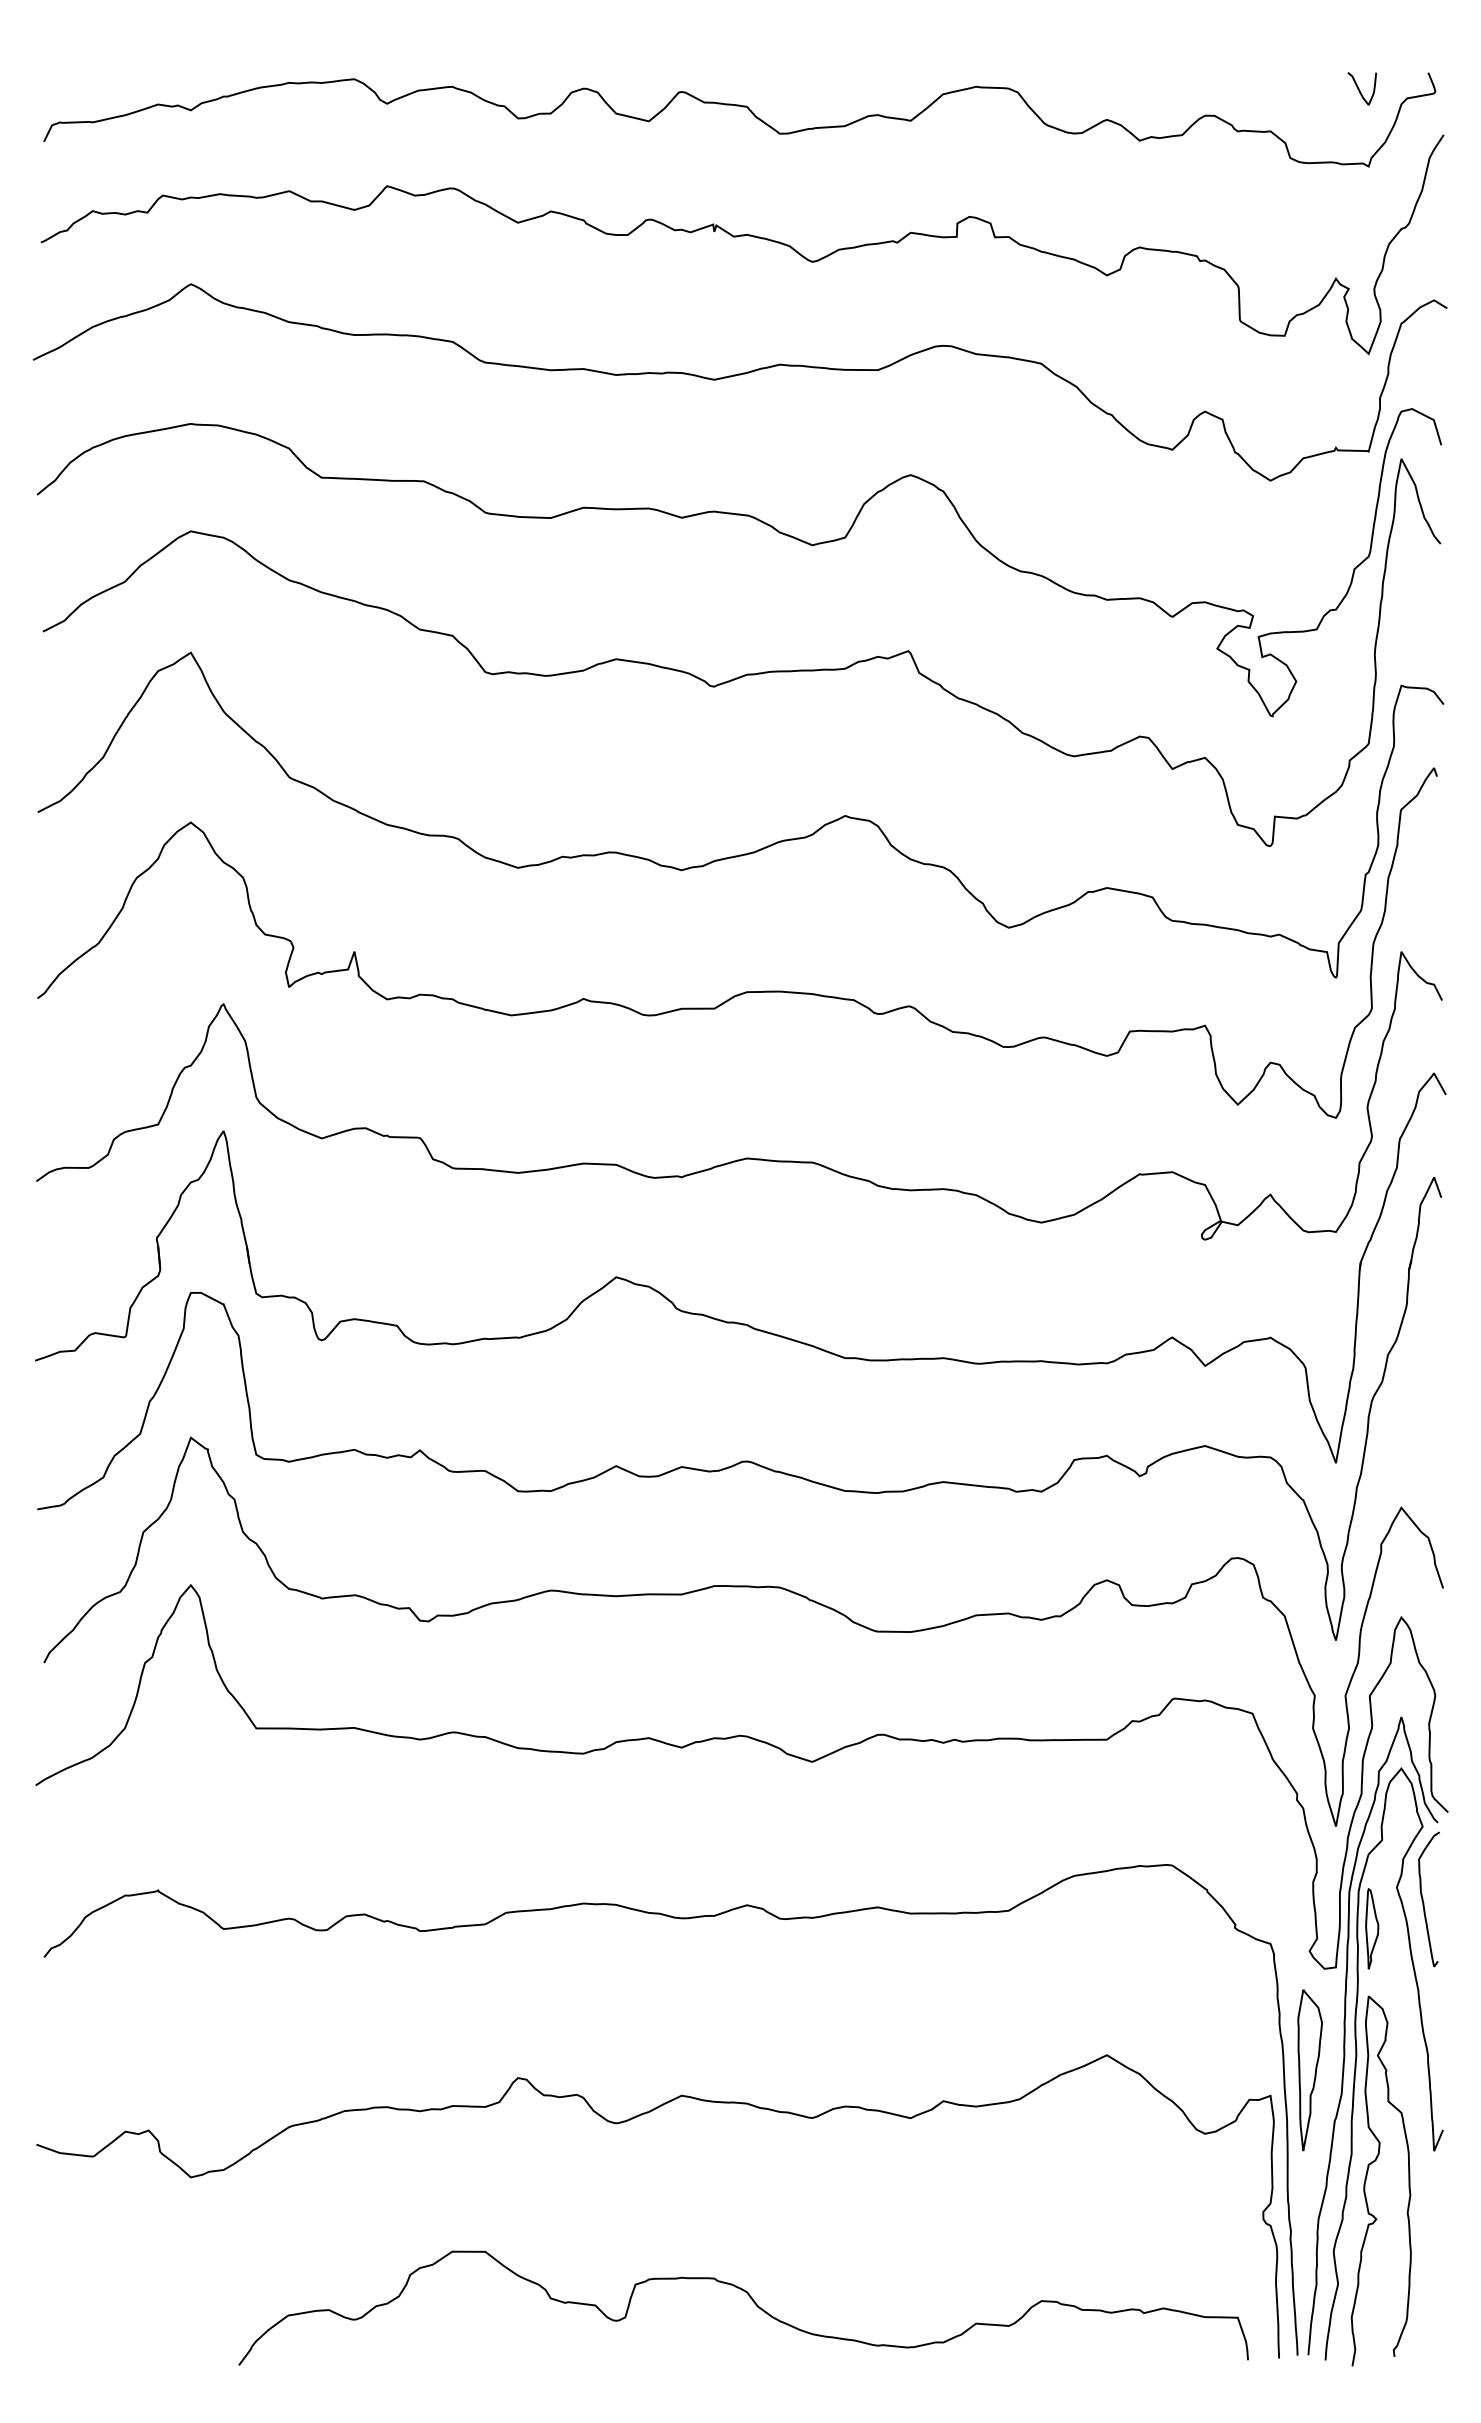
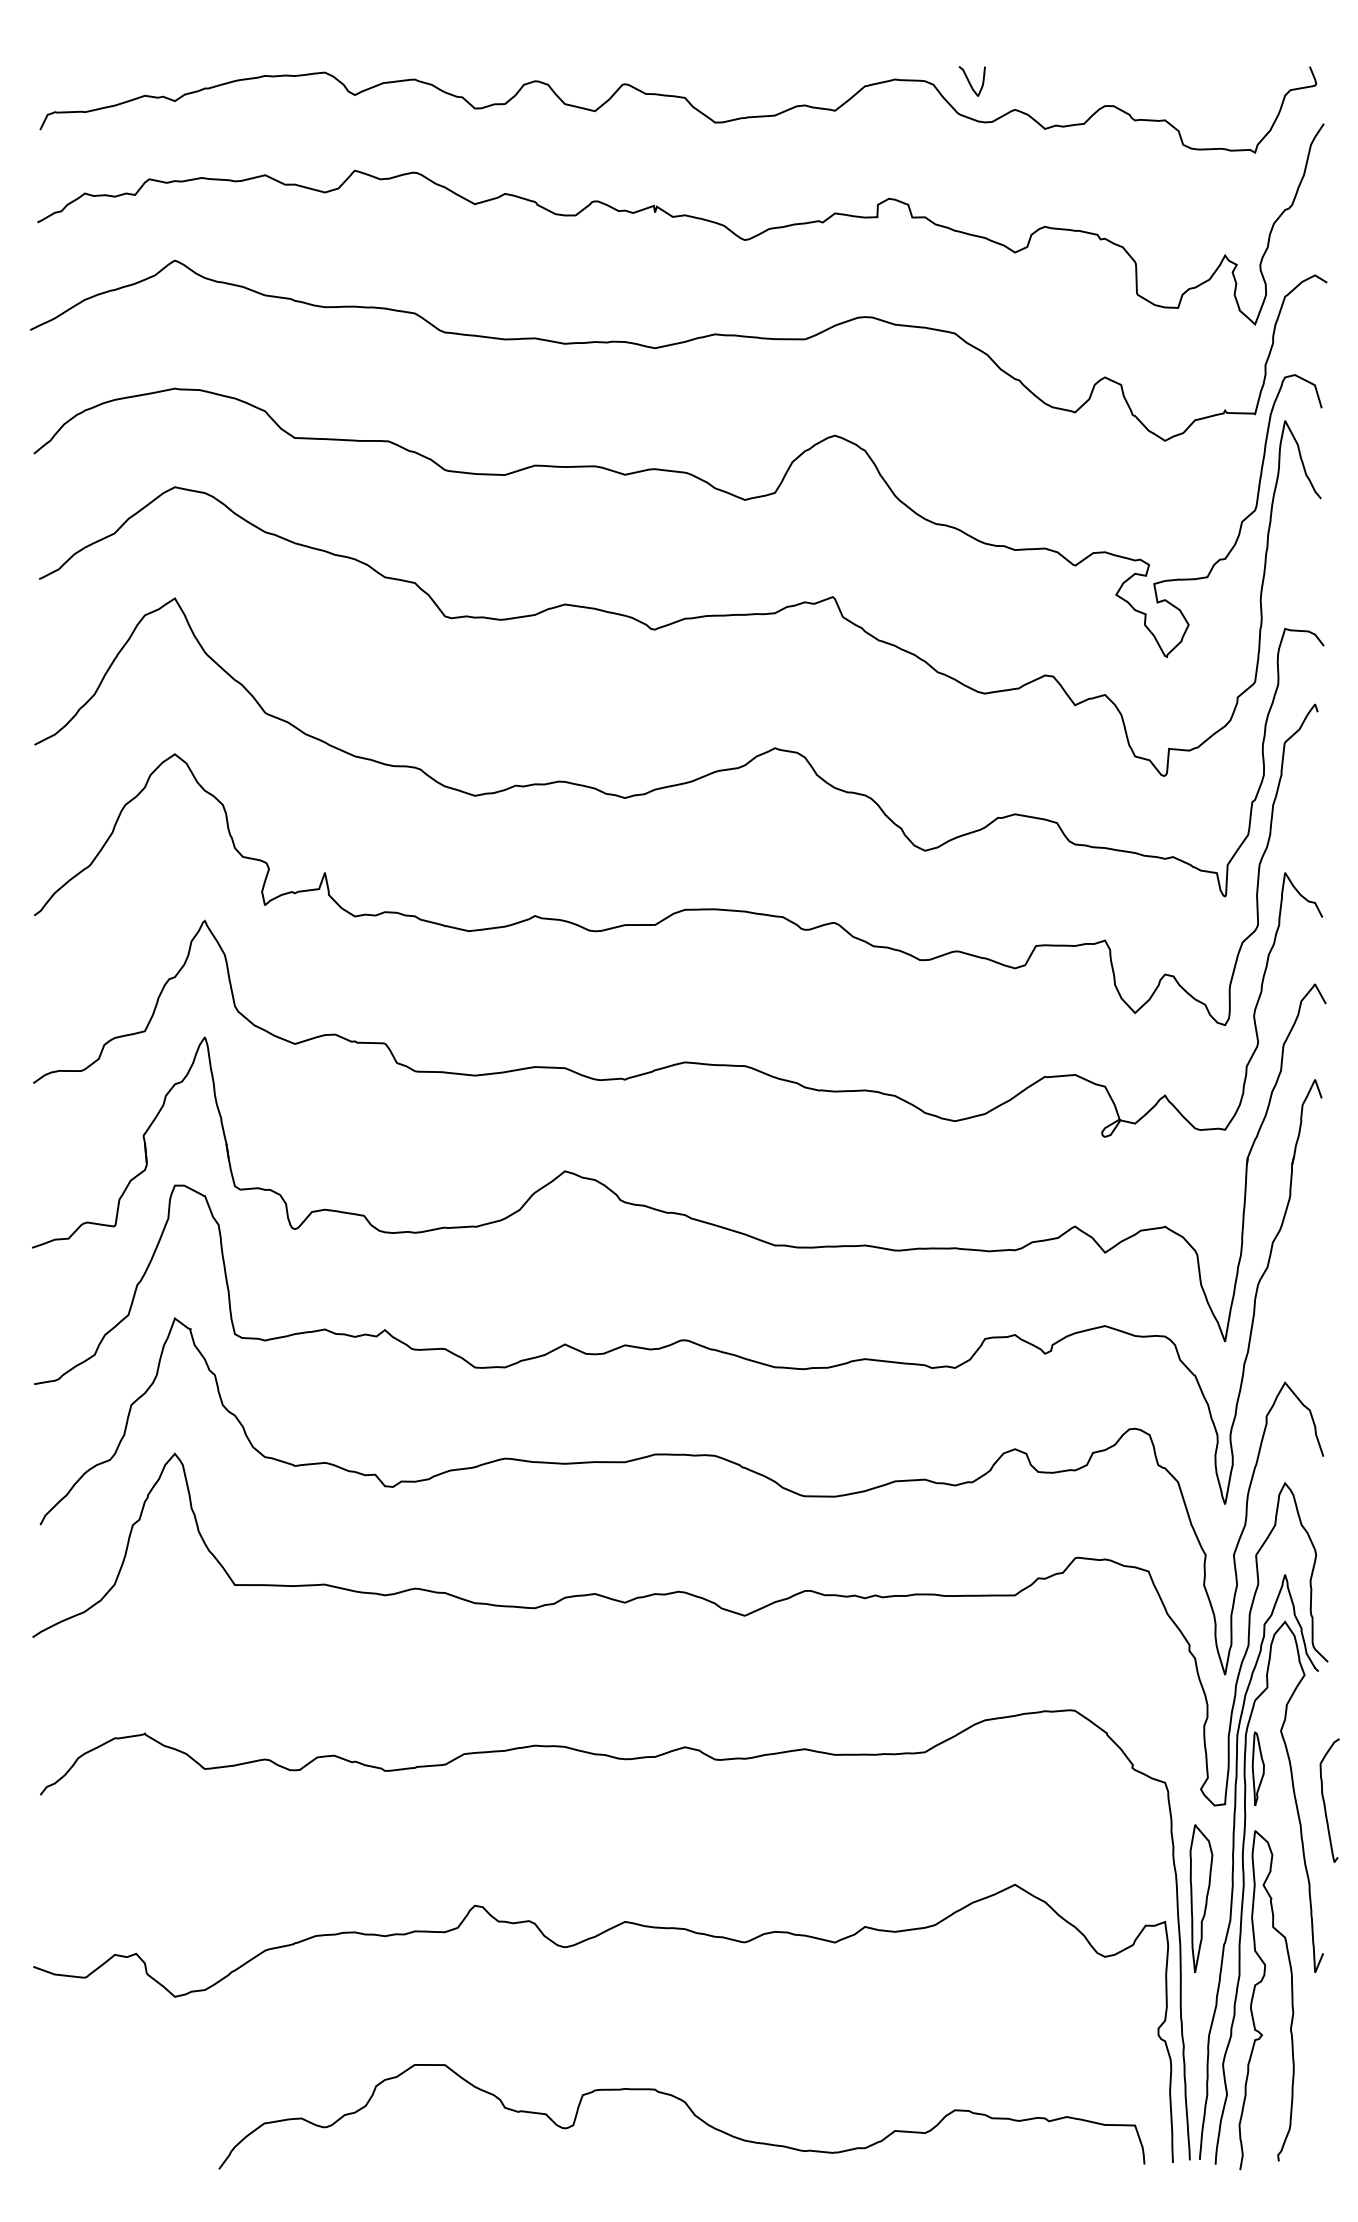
curve: (1359, 88) -> (969, 81), moved
curve: (1423, 1899) -> (1324, 1800), moved

